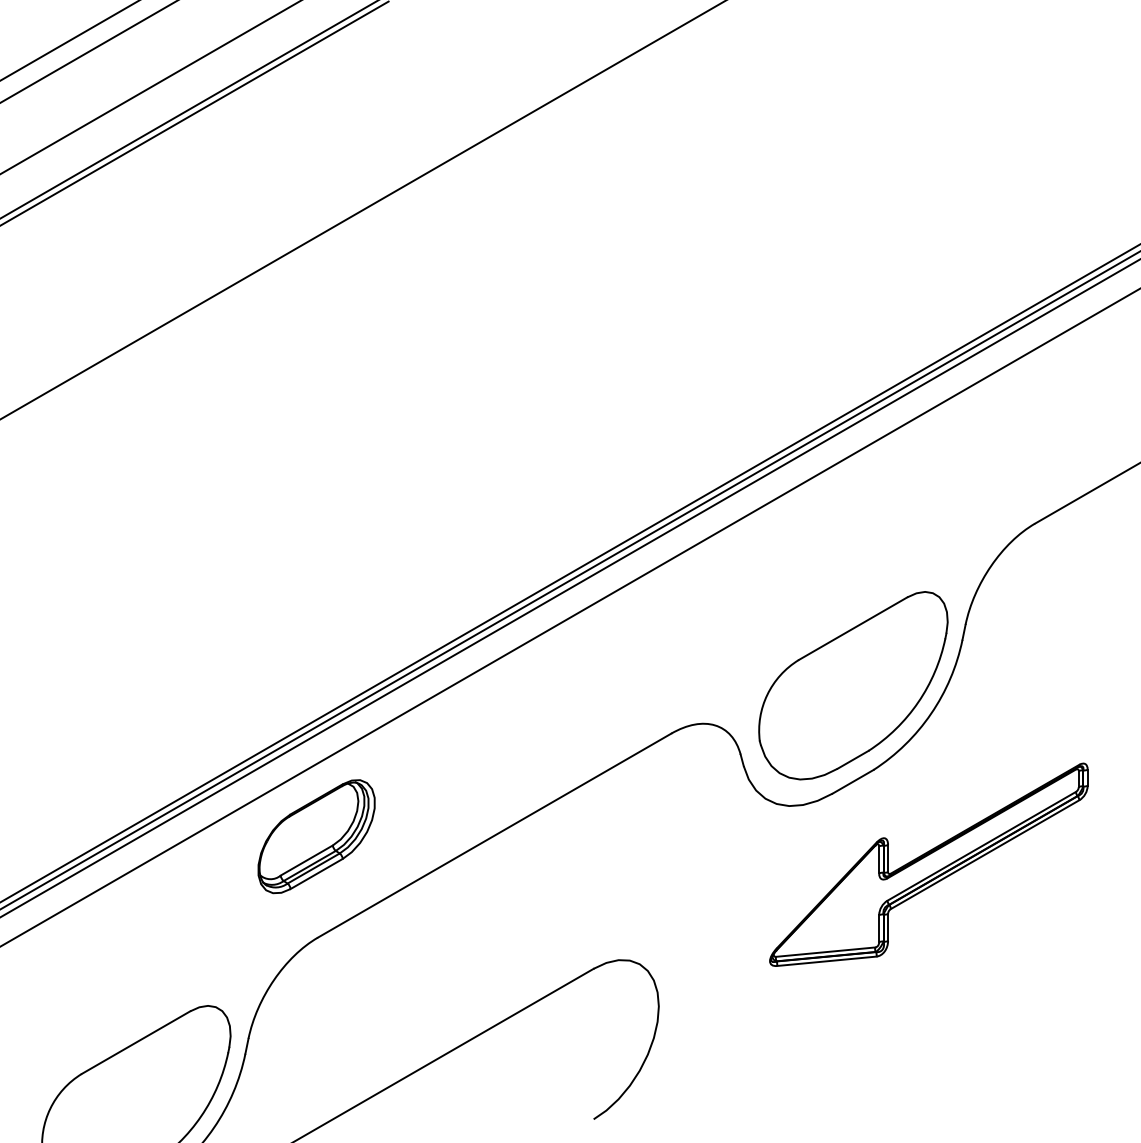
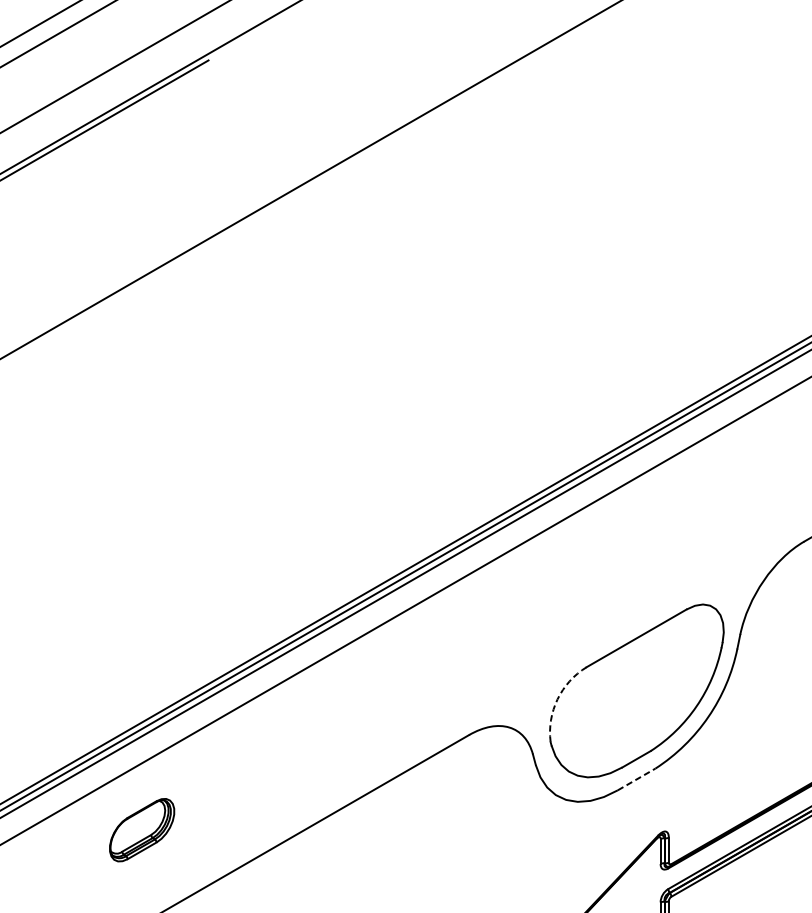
arc: (767, 694) -> (557, 699), solid -> dashed
line: (853, 781) -> (636, 779), solid -> dashed
part: (316, 836) -> (142, 829), size x0.6

